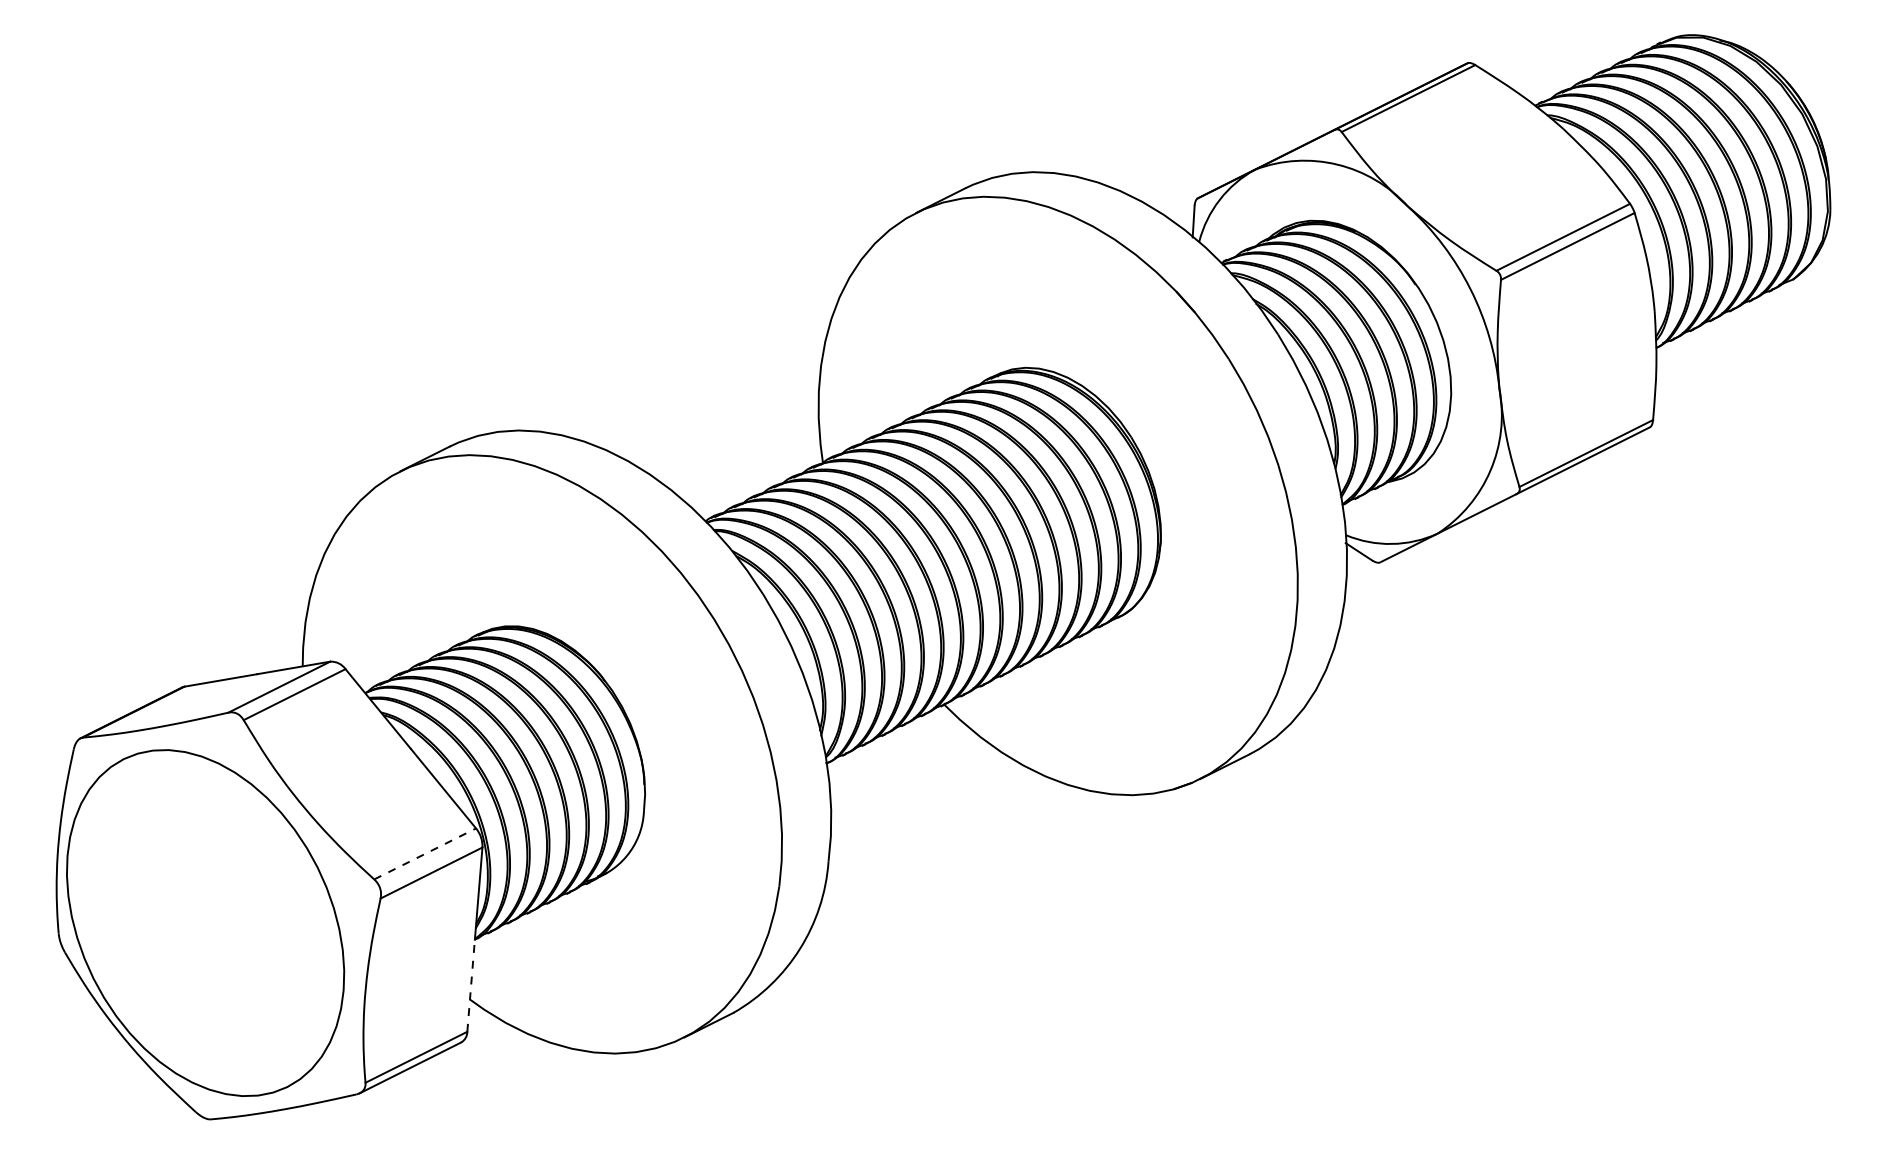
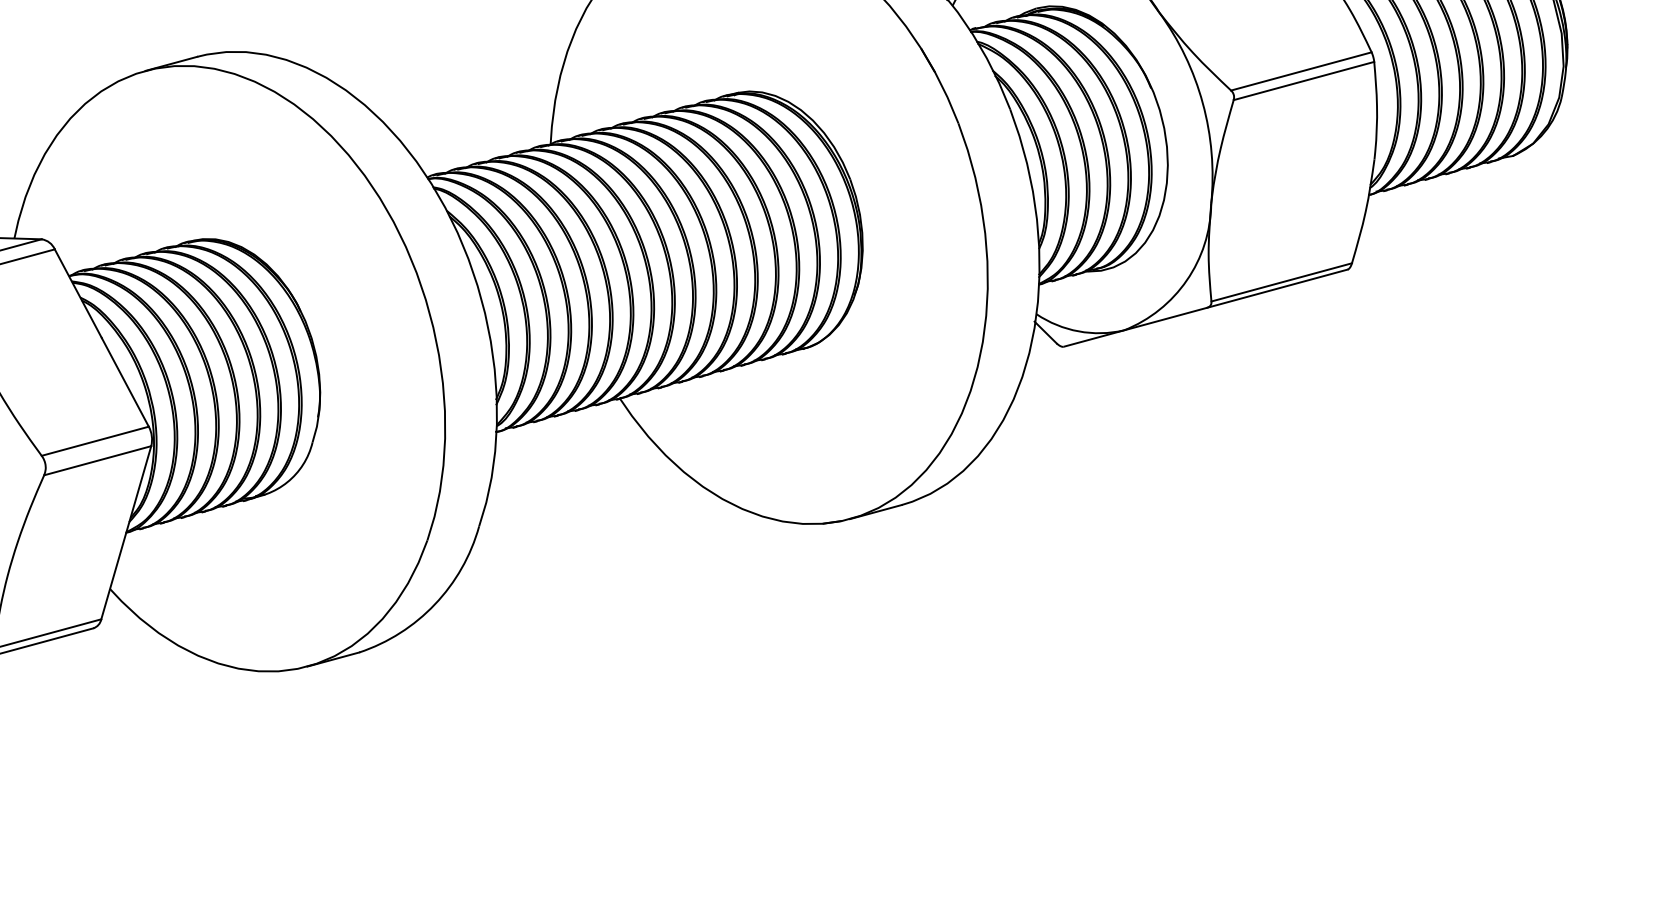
line: (425, 853) -> (95, 440), dashed -> solid
line: (471, 985) -> (114, 575), dashed -> solid

